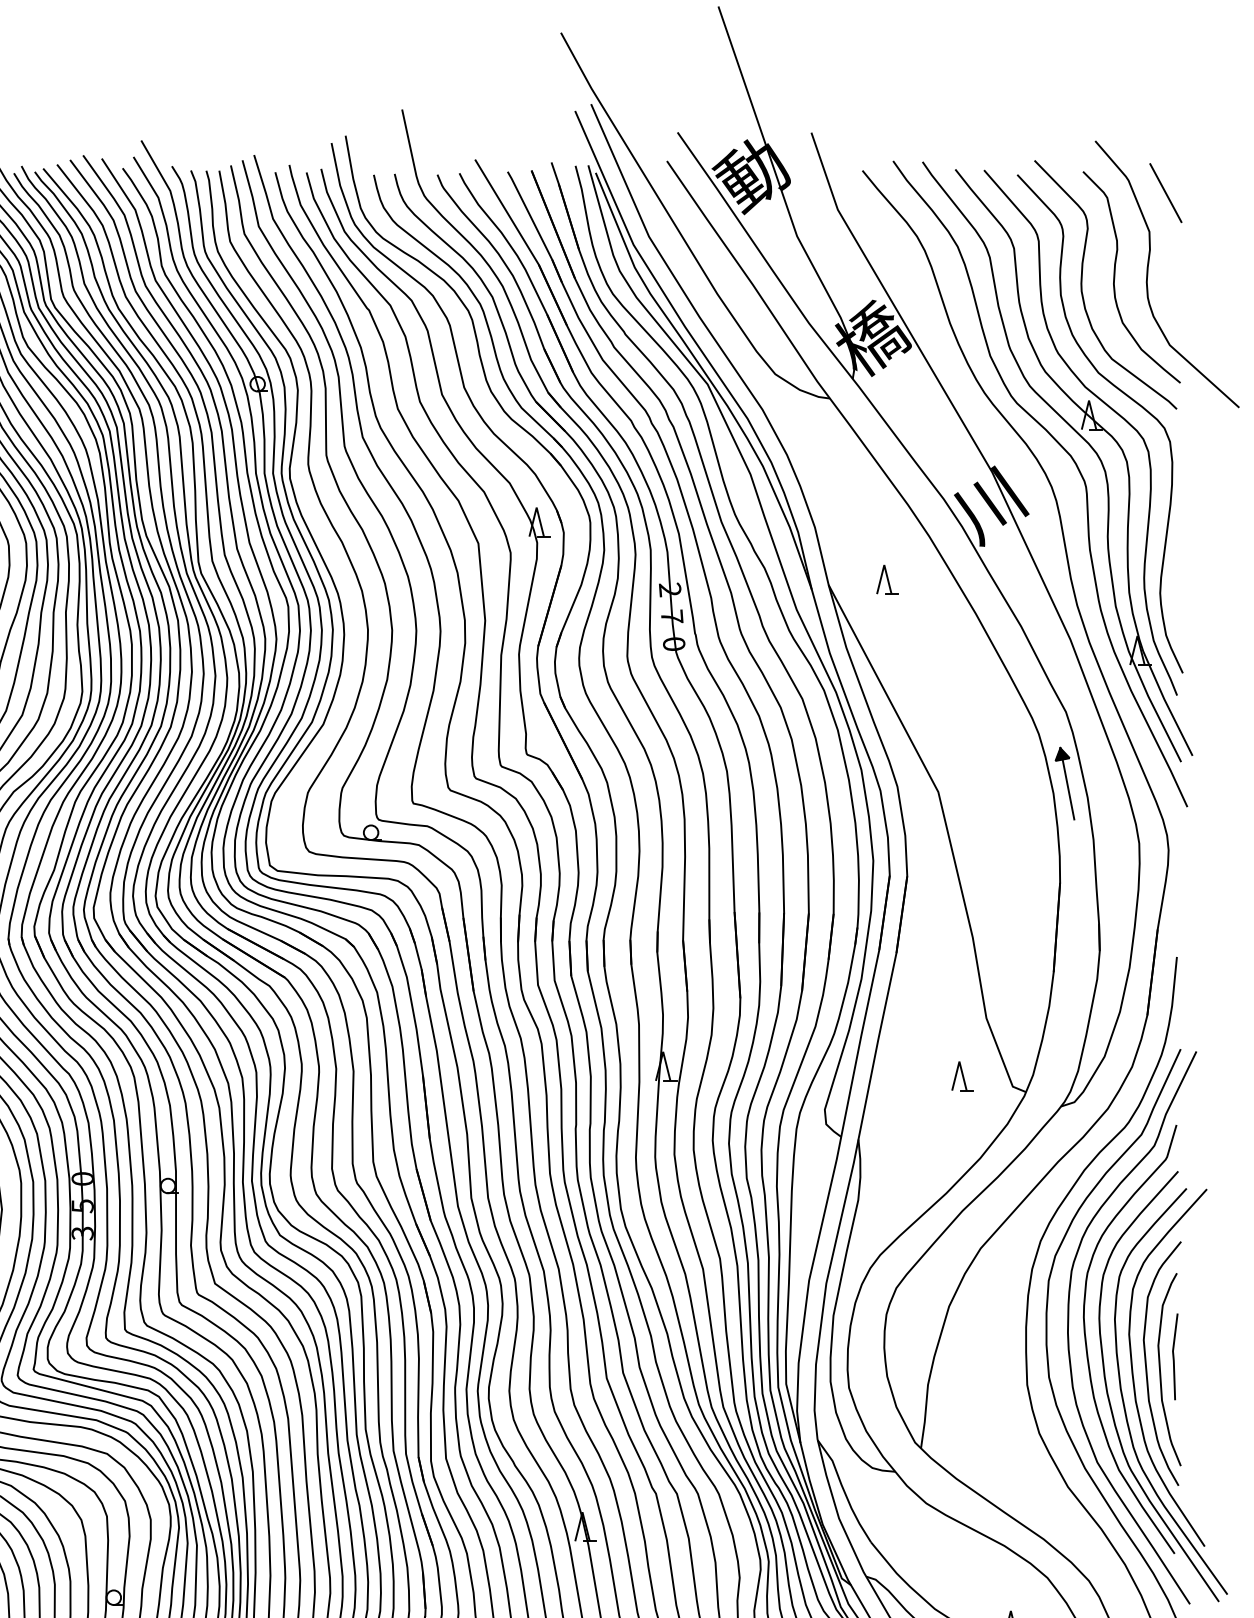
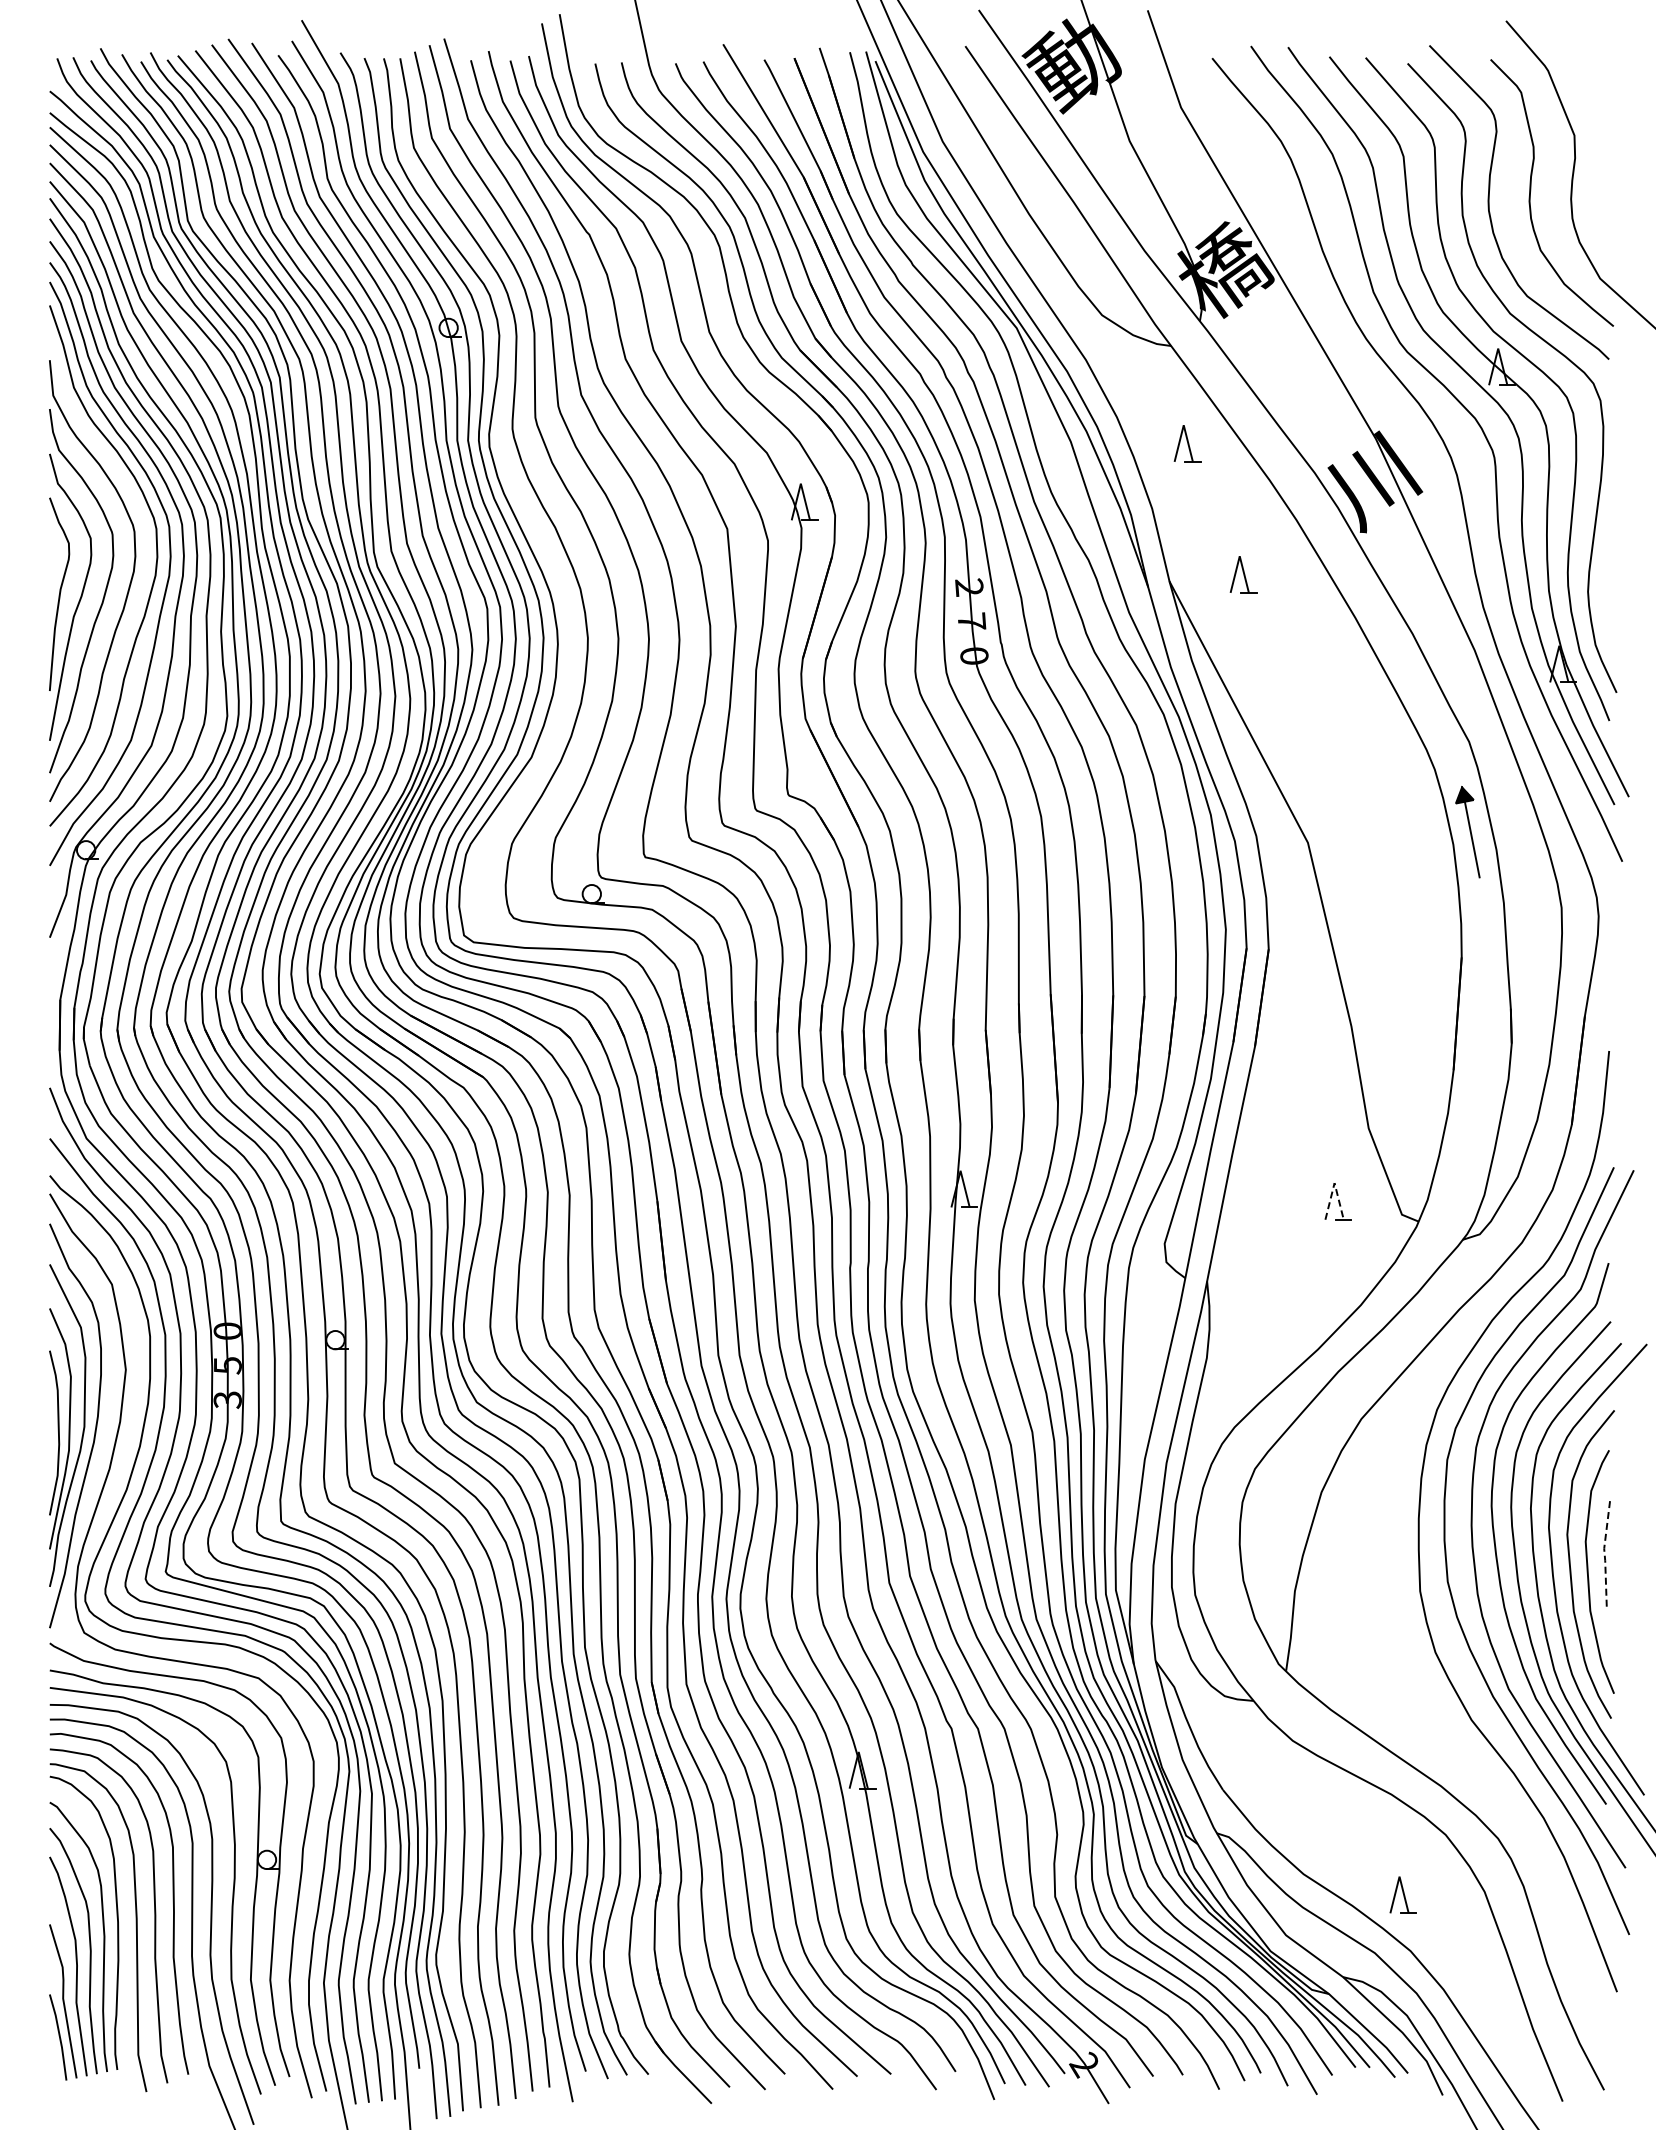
line: (1165, 192) -> (1594, 86), removed
part: (842, 475) -> (1187, 443), added
line: (959, 1061) -> (1334, 1183), solid -> dashed
line: (1173, 1357) -> (1604, 1556), solid -> dashed

